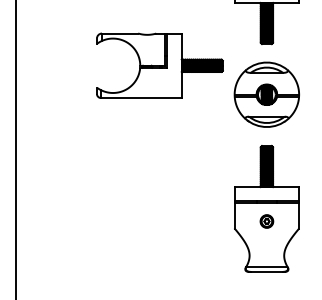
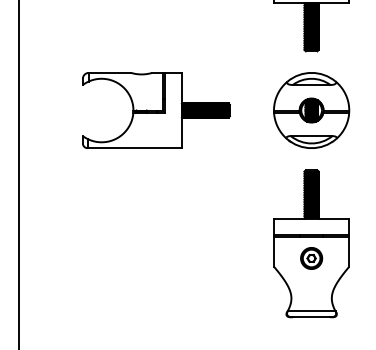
part: (159, 65) -> (155, 110), moved
part: (266, 221) -> (311, 258), size x1.43

